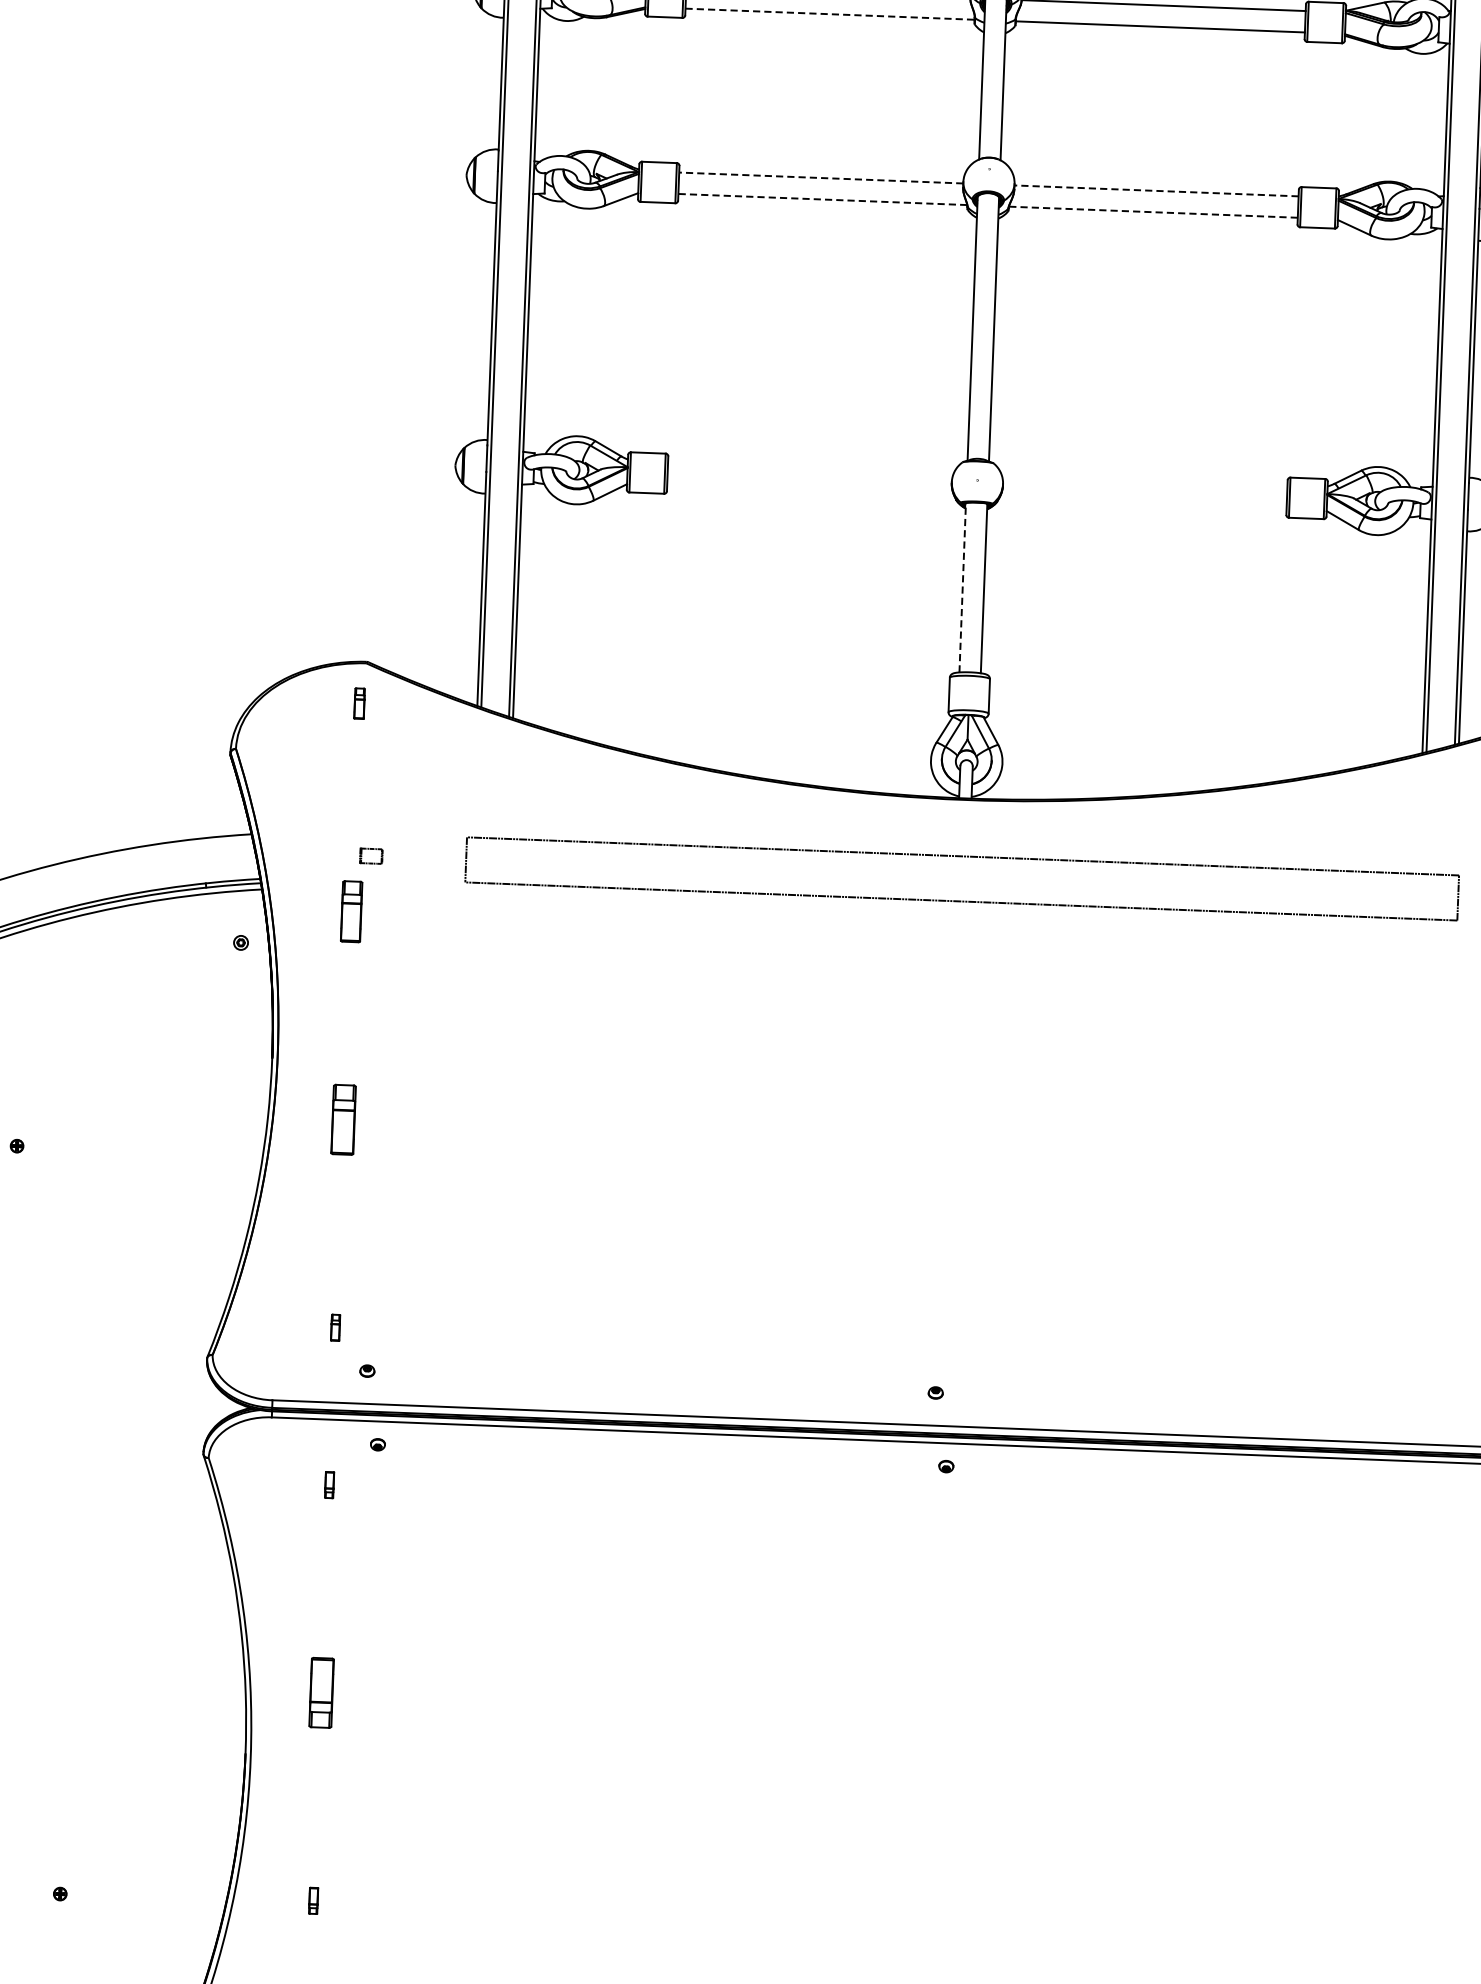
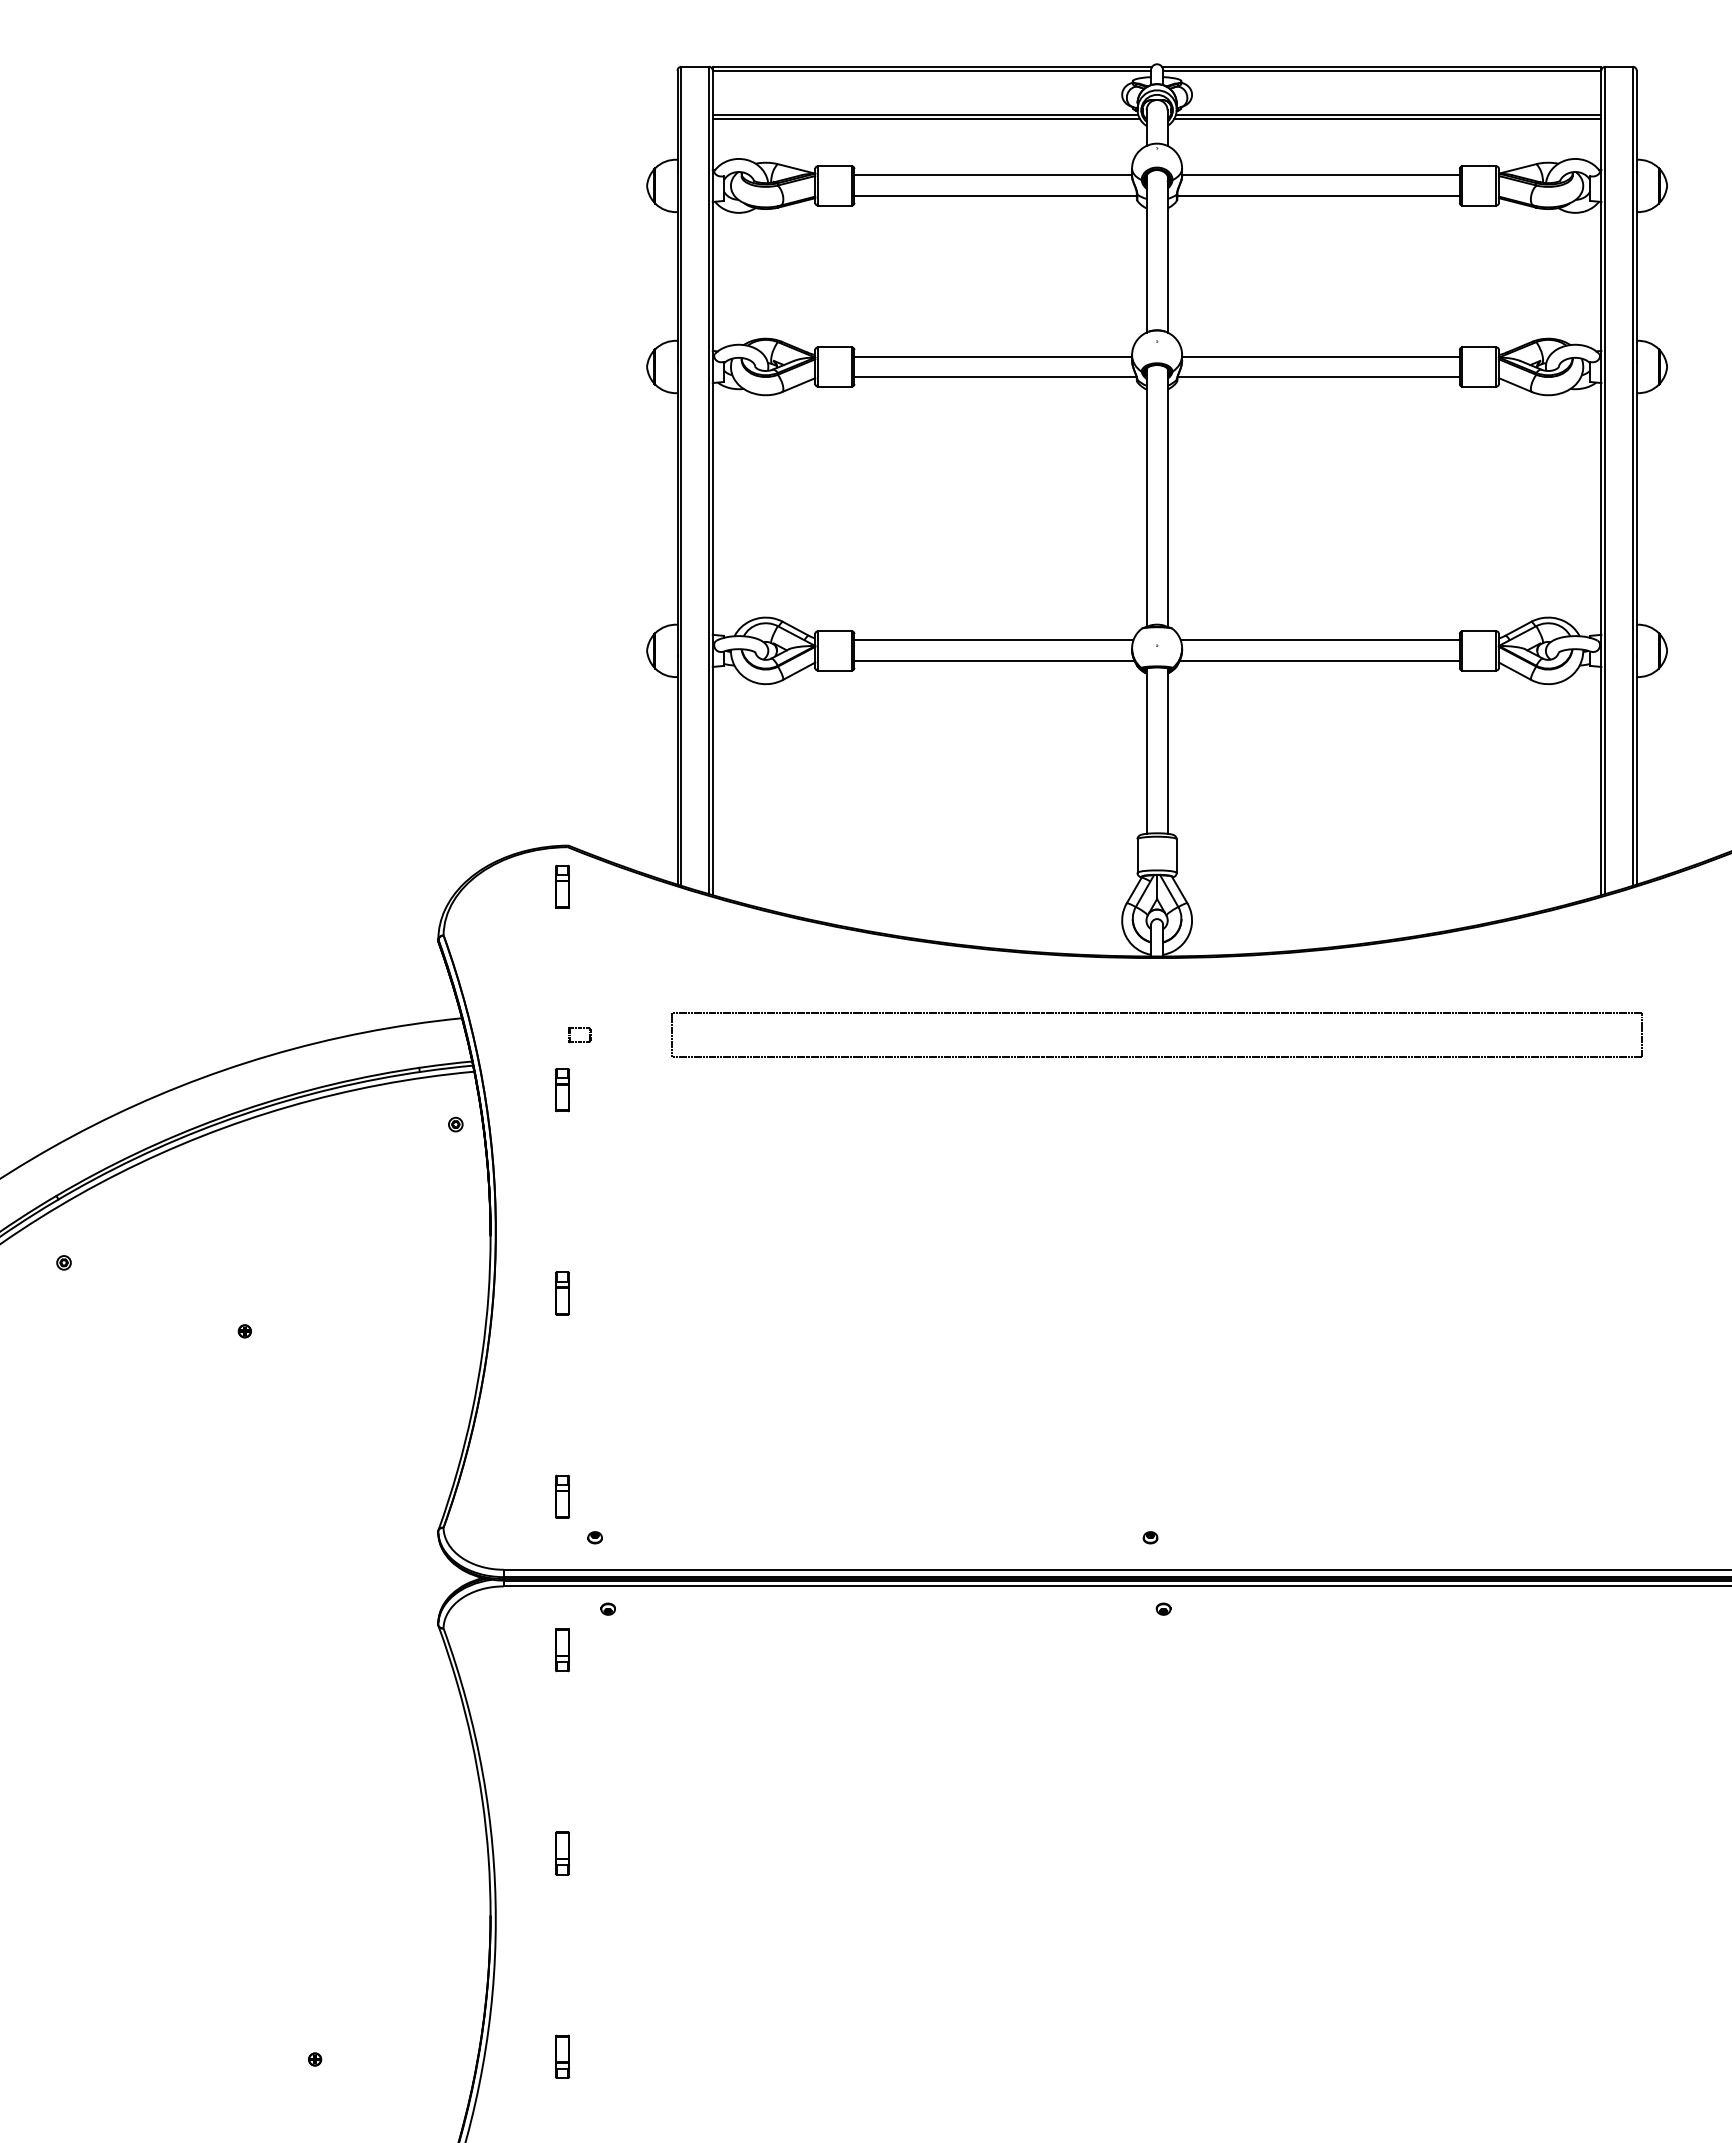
line: (830, 14) -> (996, 196), dashed -> solid
line: (821, 177) -> (993, 356), dashed -> solid
line: (1156, 190) -> (1320, 356), dashed -> solid
line: (822, 199) -> (995, 377), dashed -> solid
line: (1153, 212) -> (1318, 377), dashed -> solid
line: (810, 468) -> (993, 640), added
line: (1143, 481) -> (1319, 640), added
line: (810, 490) -> (994, 661), added
line: (1143, 502) -> (1319, 661), added
line: (962, 588) -> (1146, 751), dashed -> solid
part: (359, 703) -> (562, 886), size x1.43
part: (351, 912) -> (562, 1090), size x0.71
part: (343, 1119) -> (562, 1293), size x0.62
part: (335, 1327) -> (562, 1496), size x1.67
part: (329, 1485) -> (562, 1650), size x1.67
part: (321, 1692) -> (562, 1853), size x0.62
part: (313, 1900) -> (562, 2056), size x1.67

